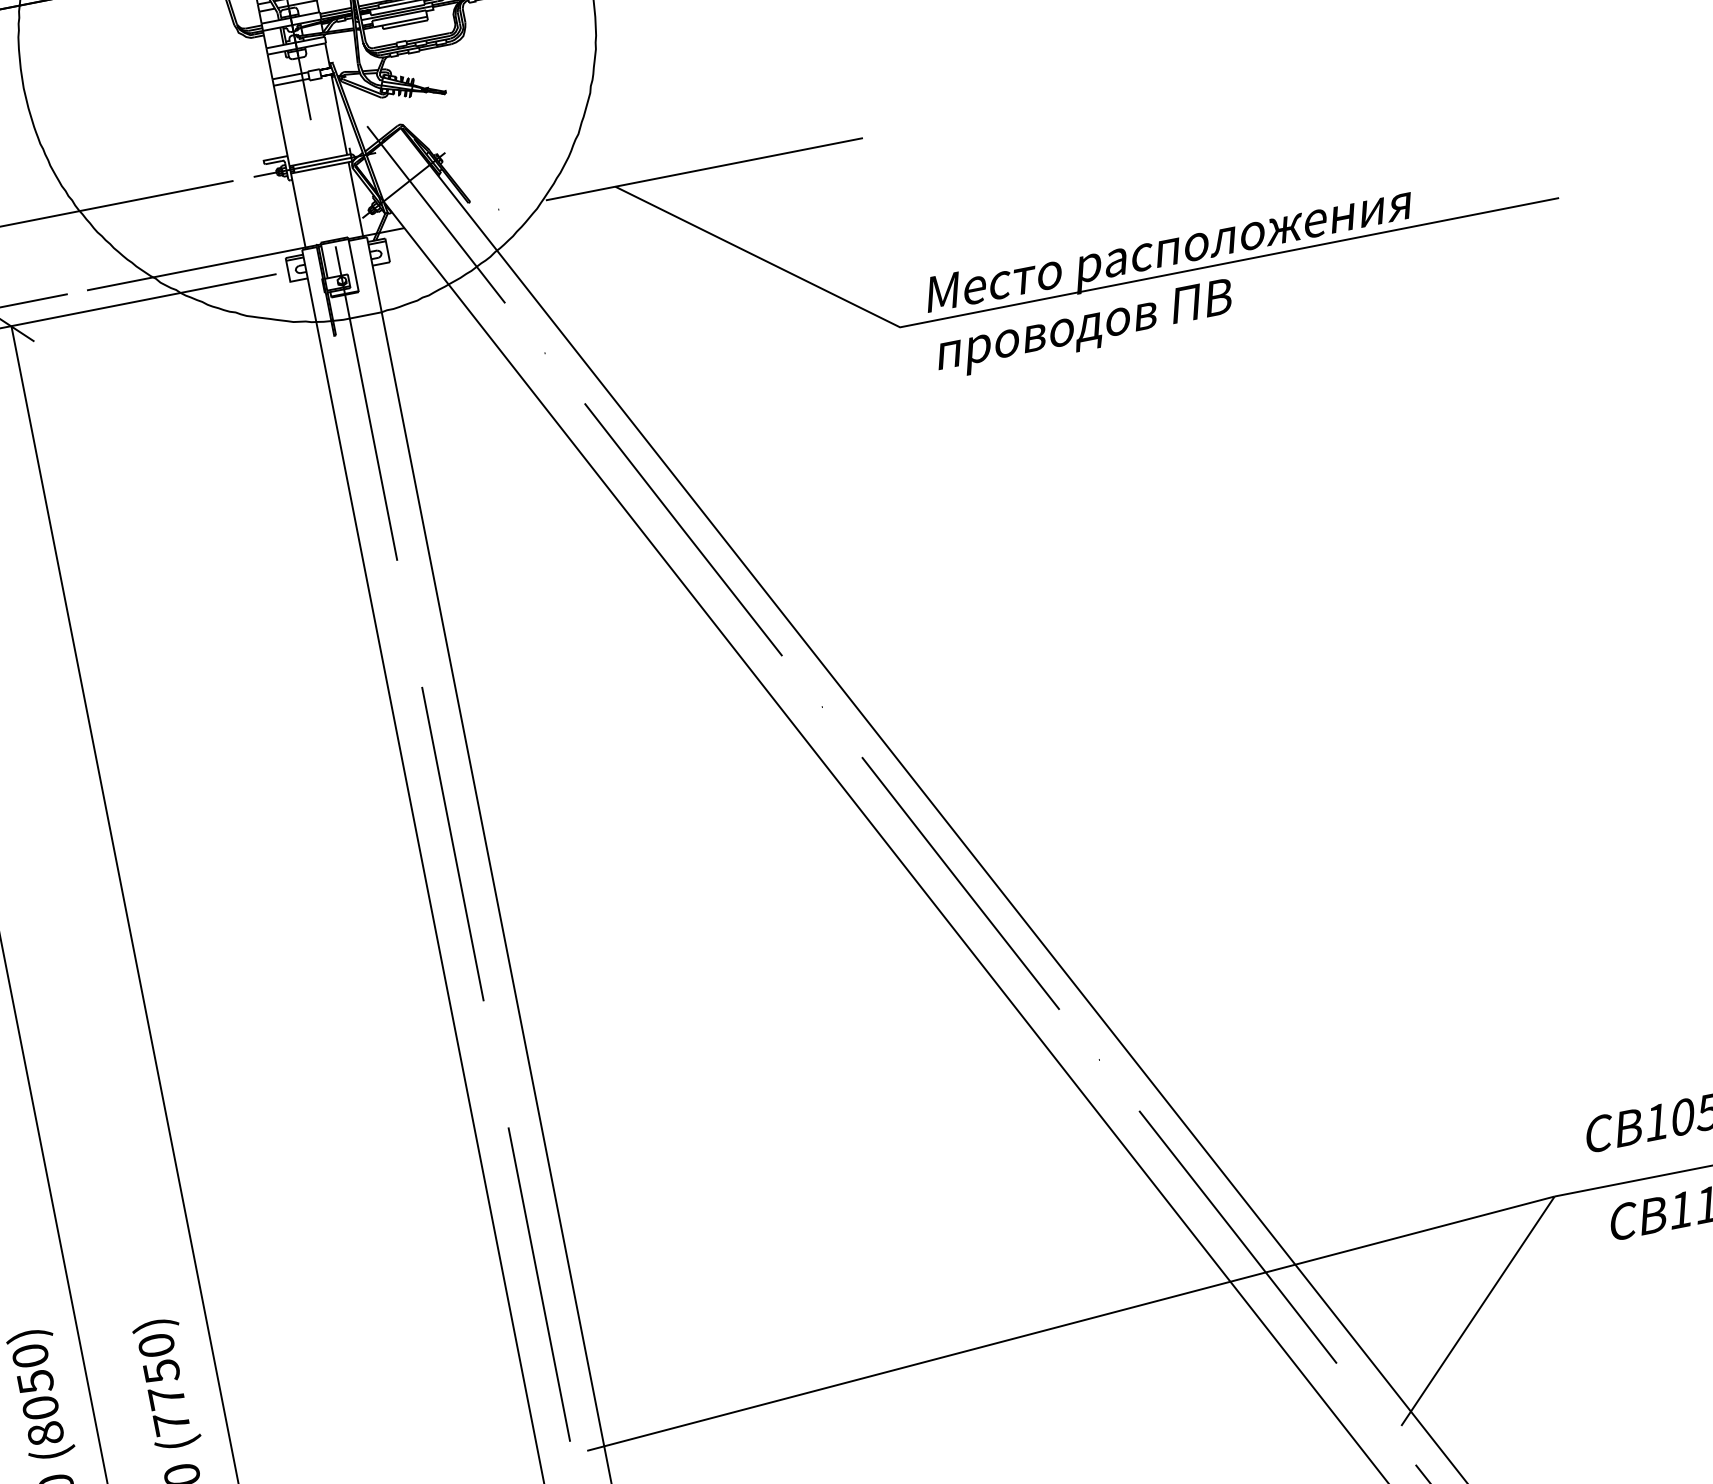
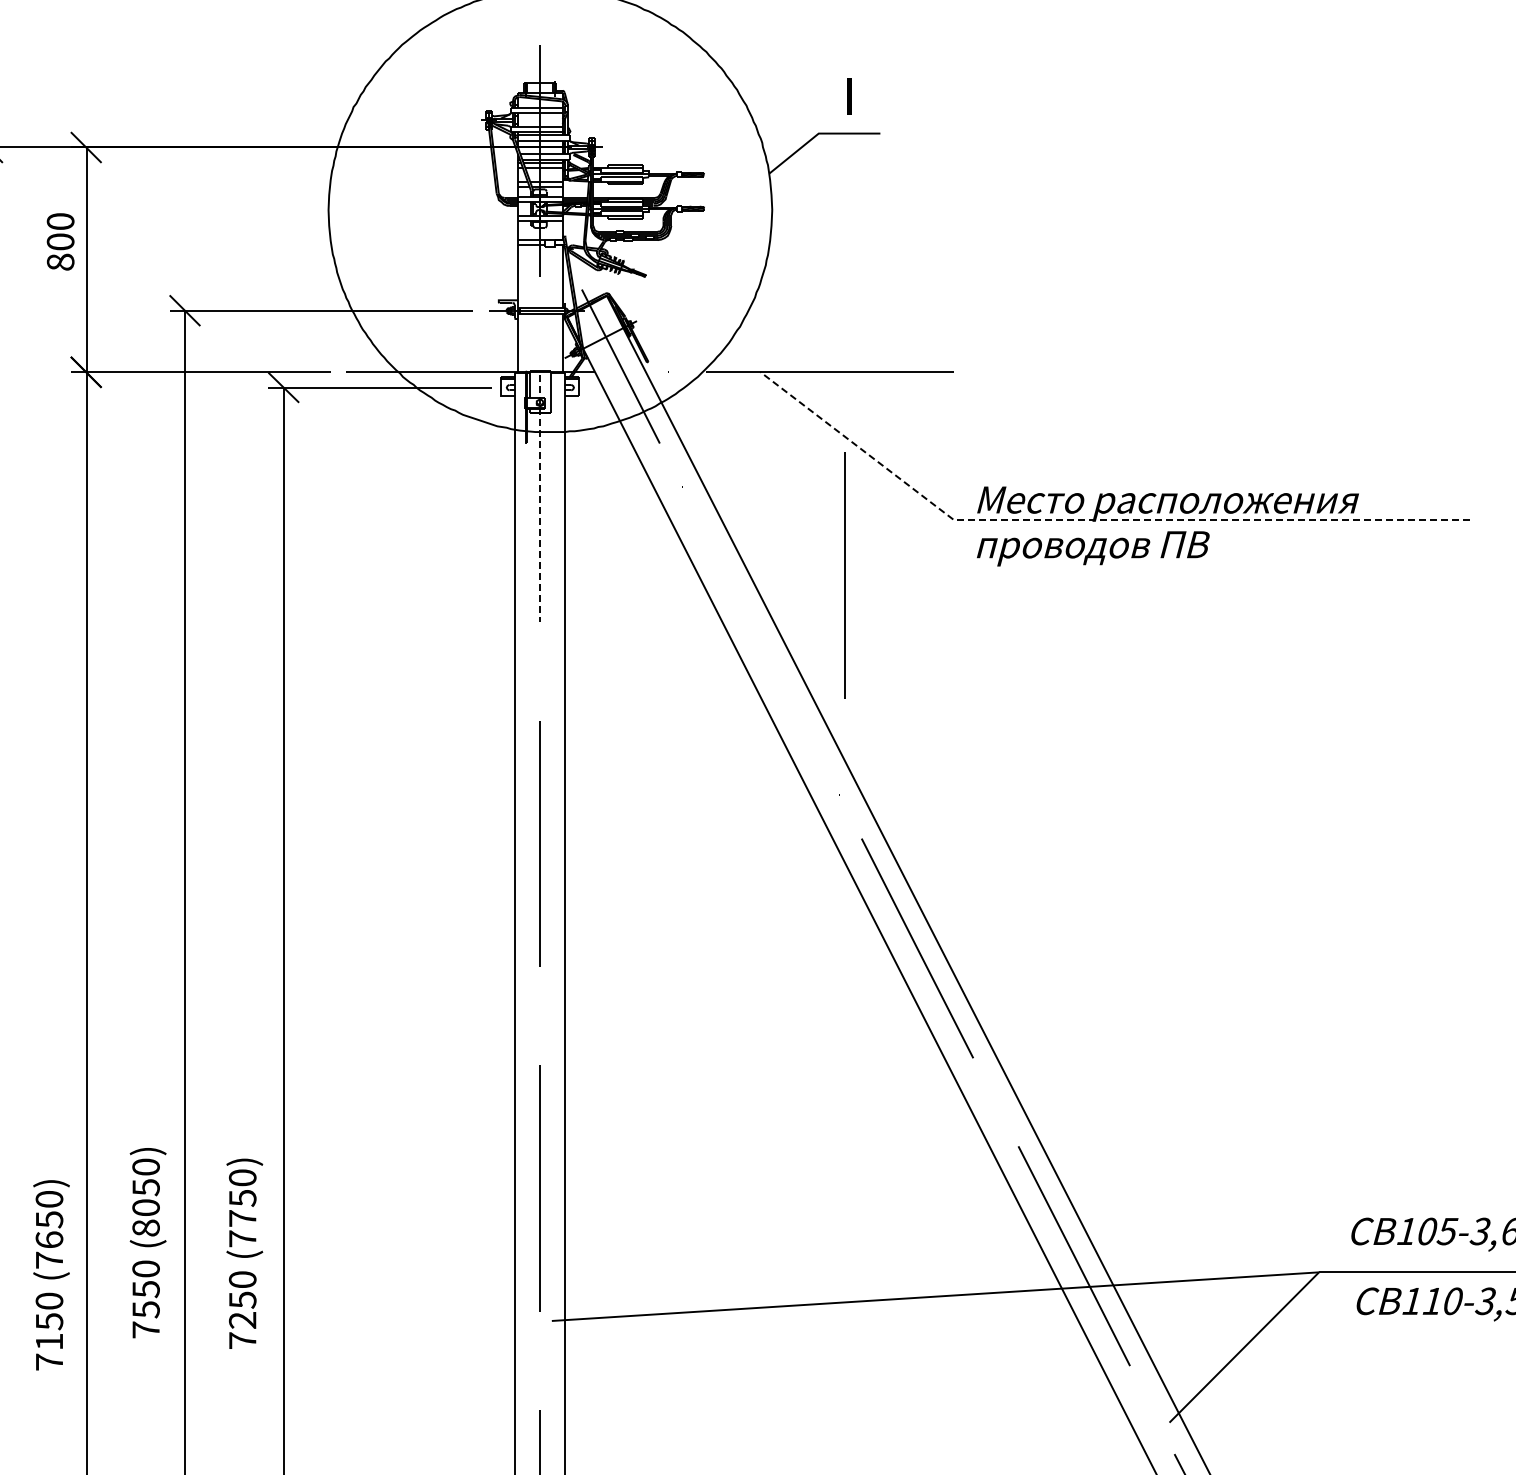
line: (1071, 294) -> (1088, 520), solid -> dashed
line: (366, 404) -> (540, 499), solid -> dashed
line: (774, 425) -> (844, 575), added
line: (683, 529) -> (760, 640), removed

